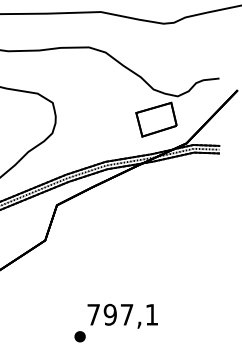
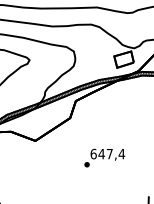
text: (122, 313) -> (107, 153), 797,1 -> 647,4

